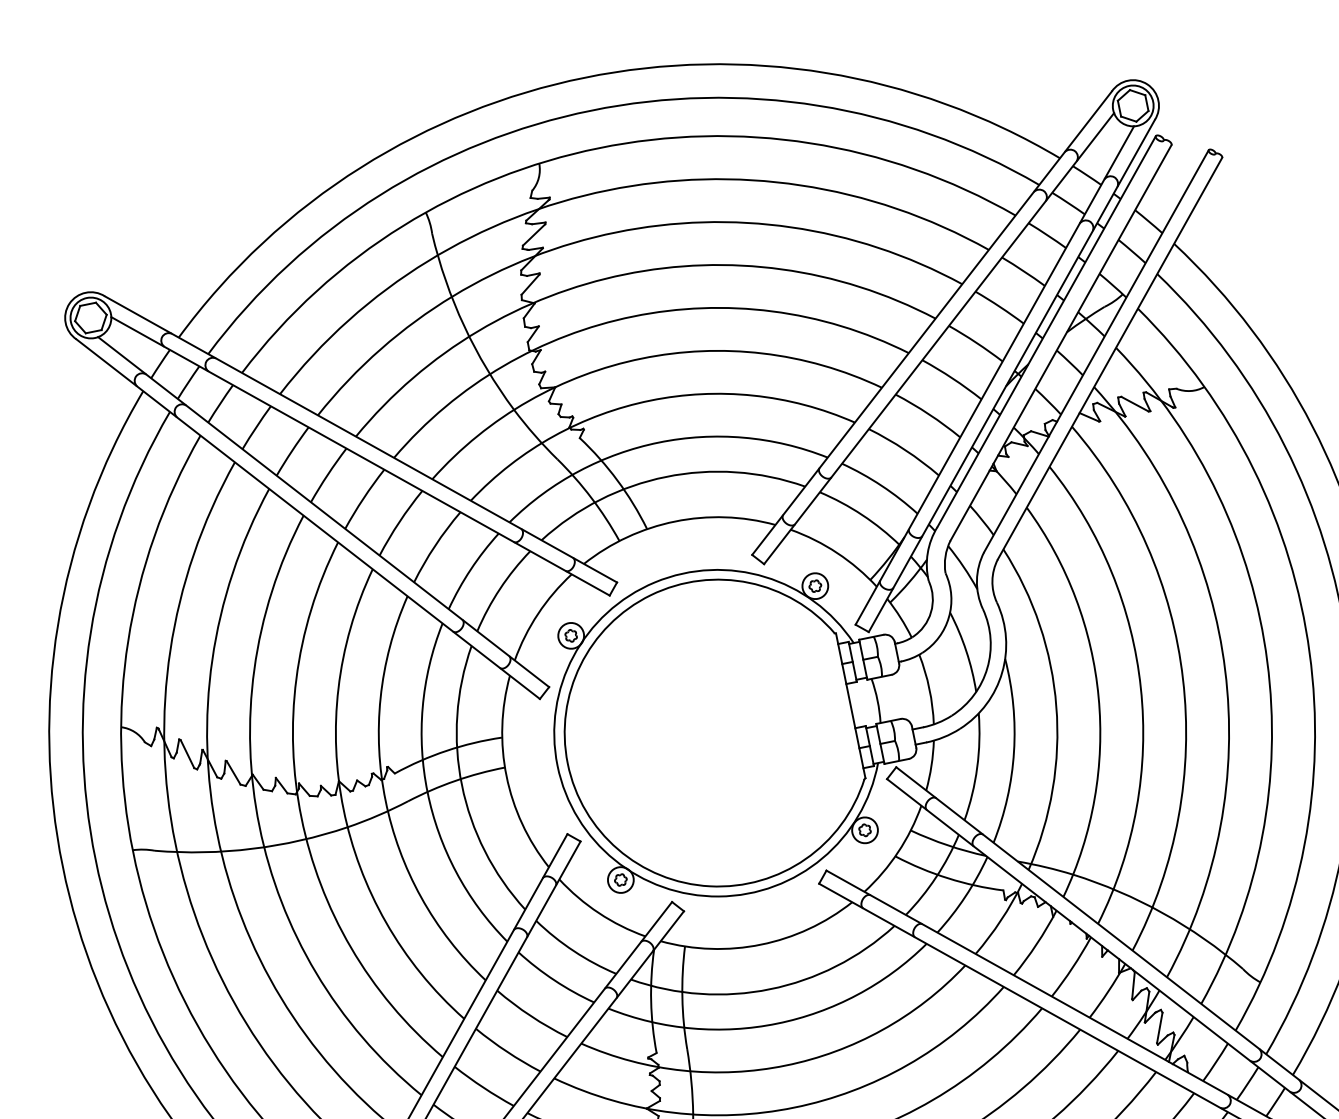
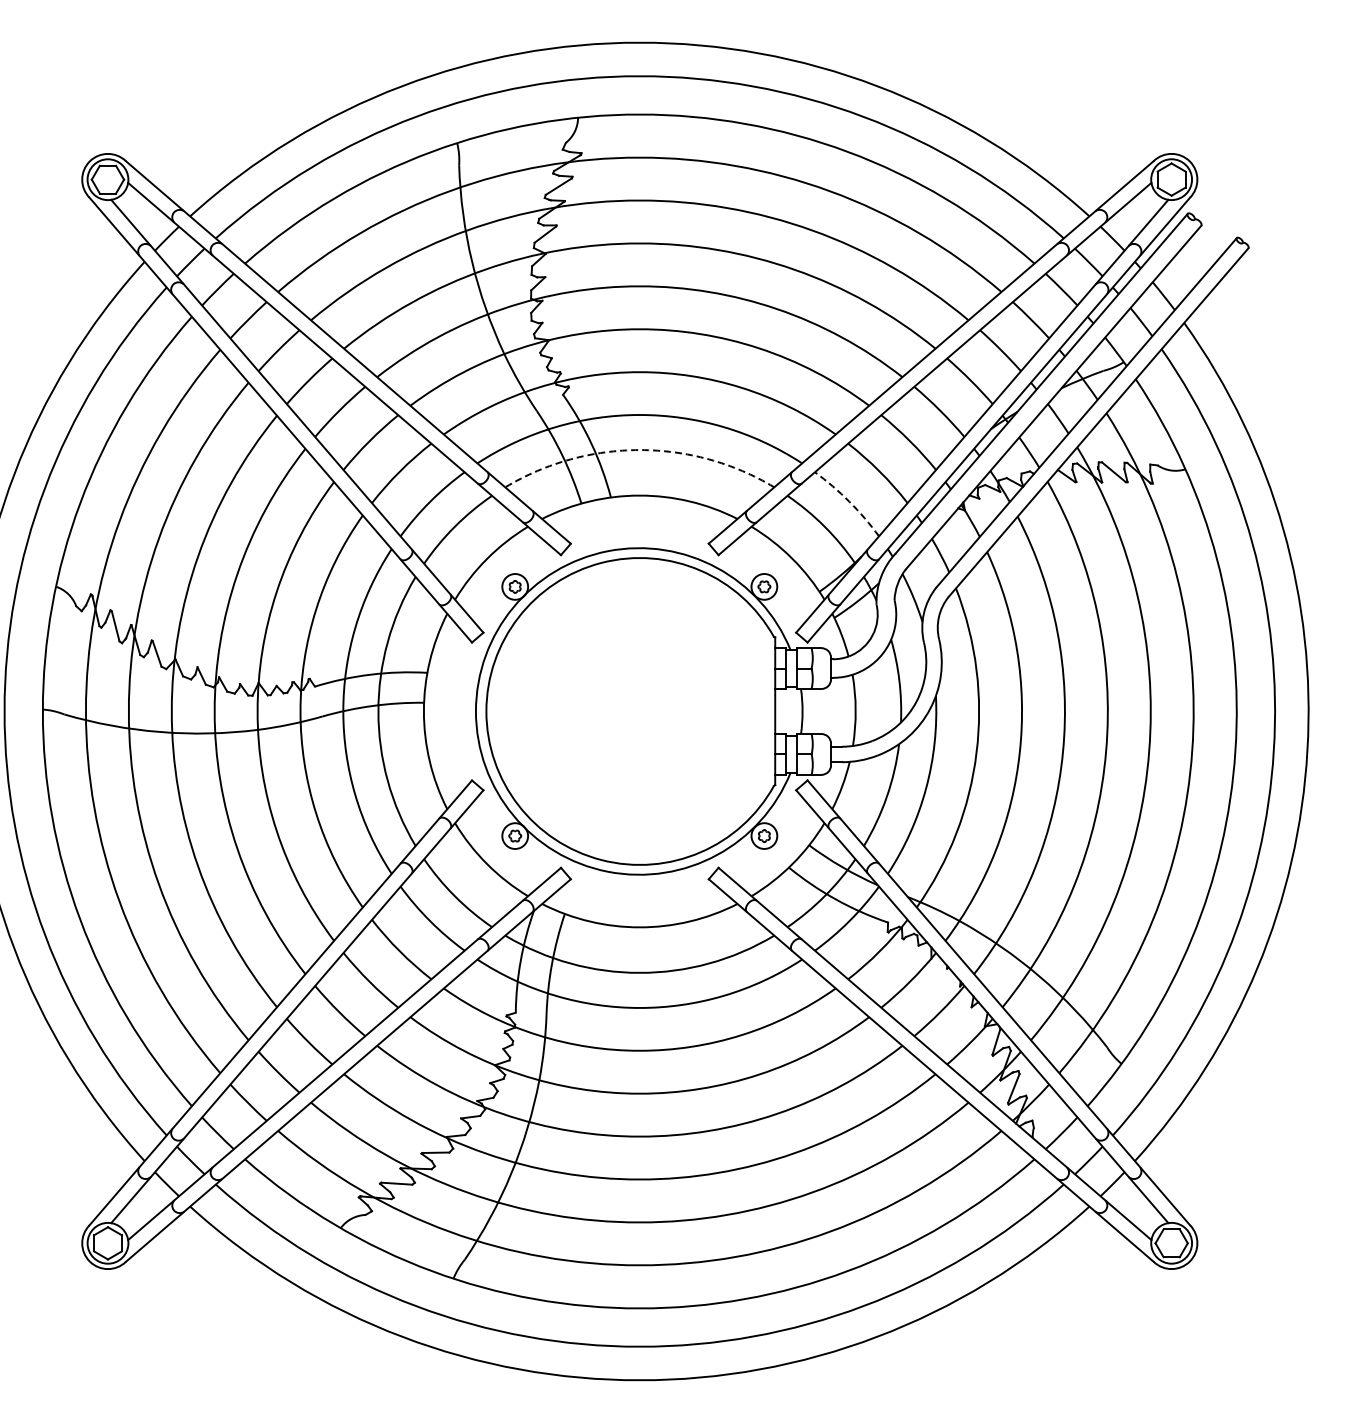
arc: (665, 477) -> (639, 450), solid -> dashed
arc: (881, 485) -> (849, 501), solid -> dashed

